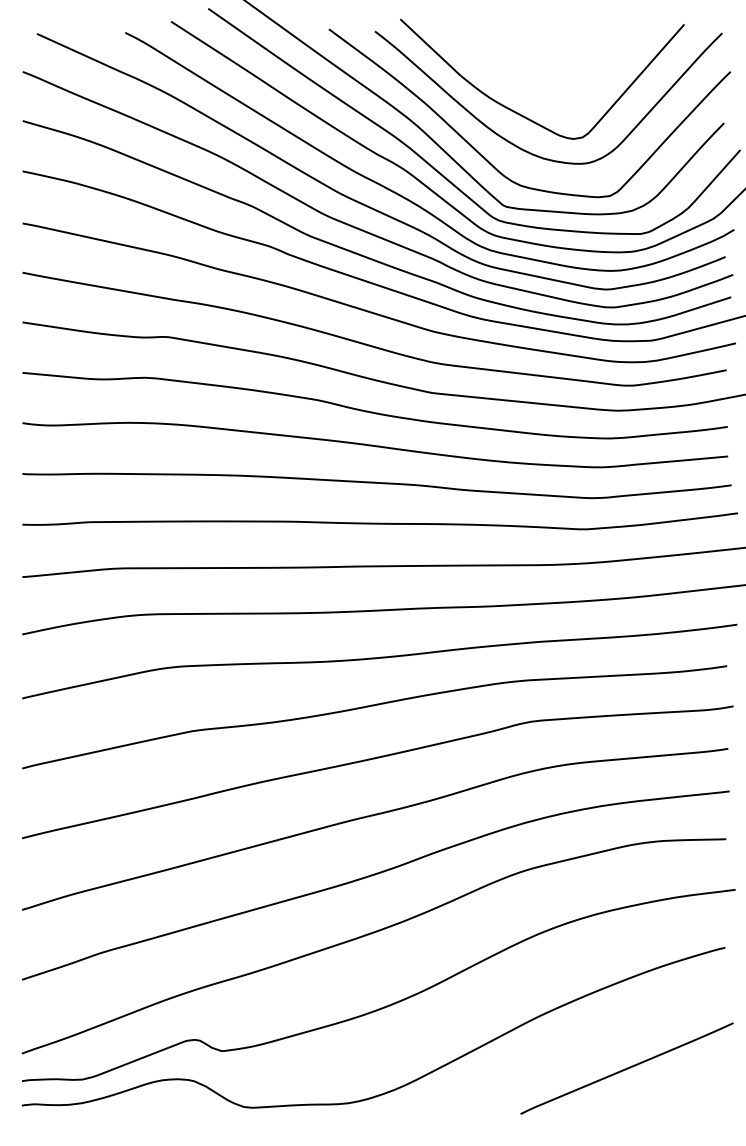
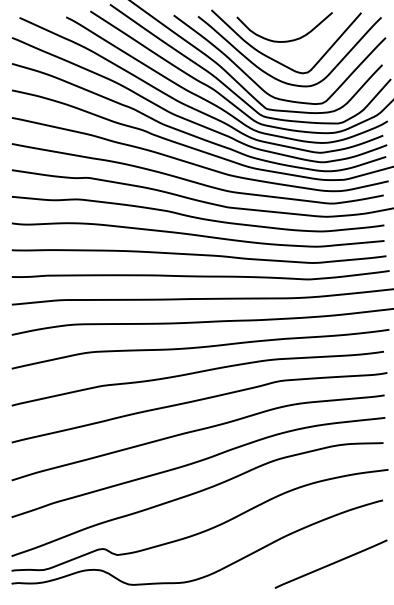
curve: (540, 76) -> (285, 40), added

